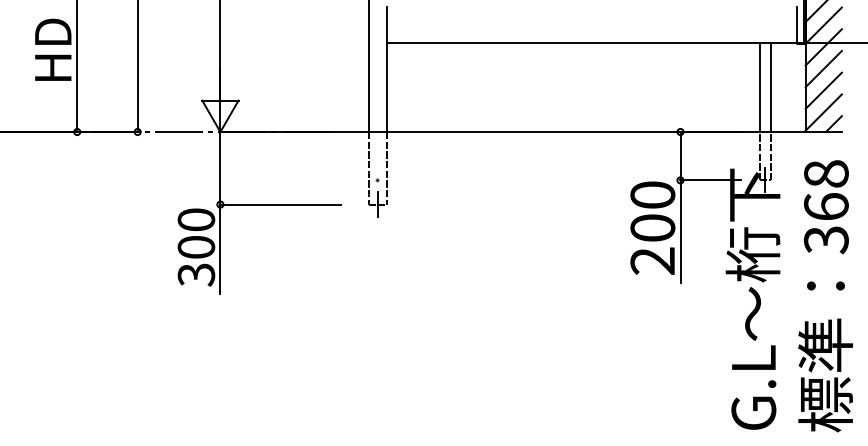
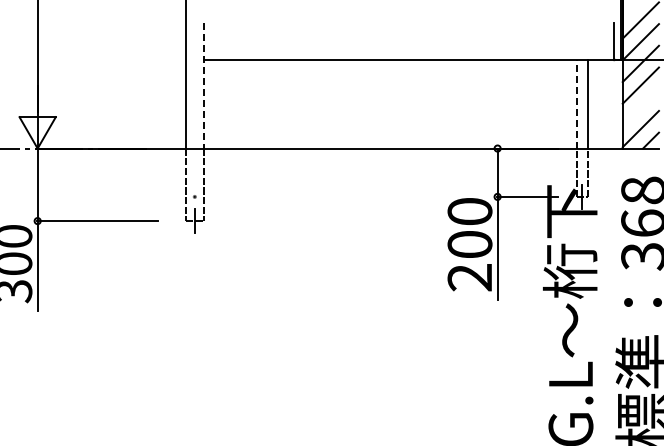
line: (386, 69) -> (203, 86), solid -> dashed
line: (759, 87) -> (576, 104), solid -> dashed
line: (823, 90) -> (640, 107), removed

